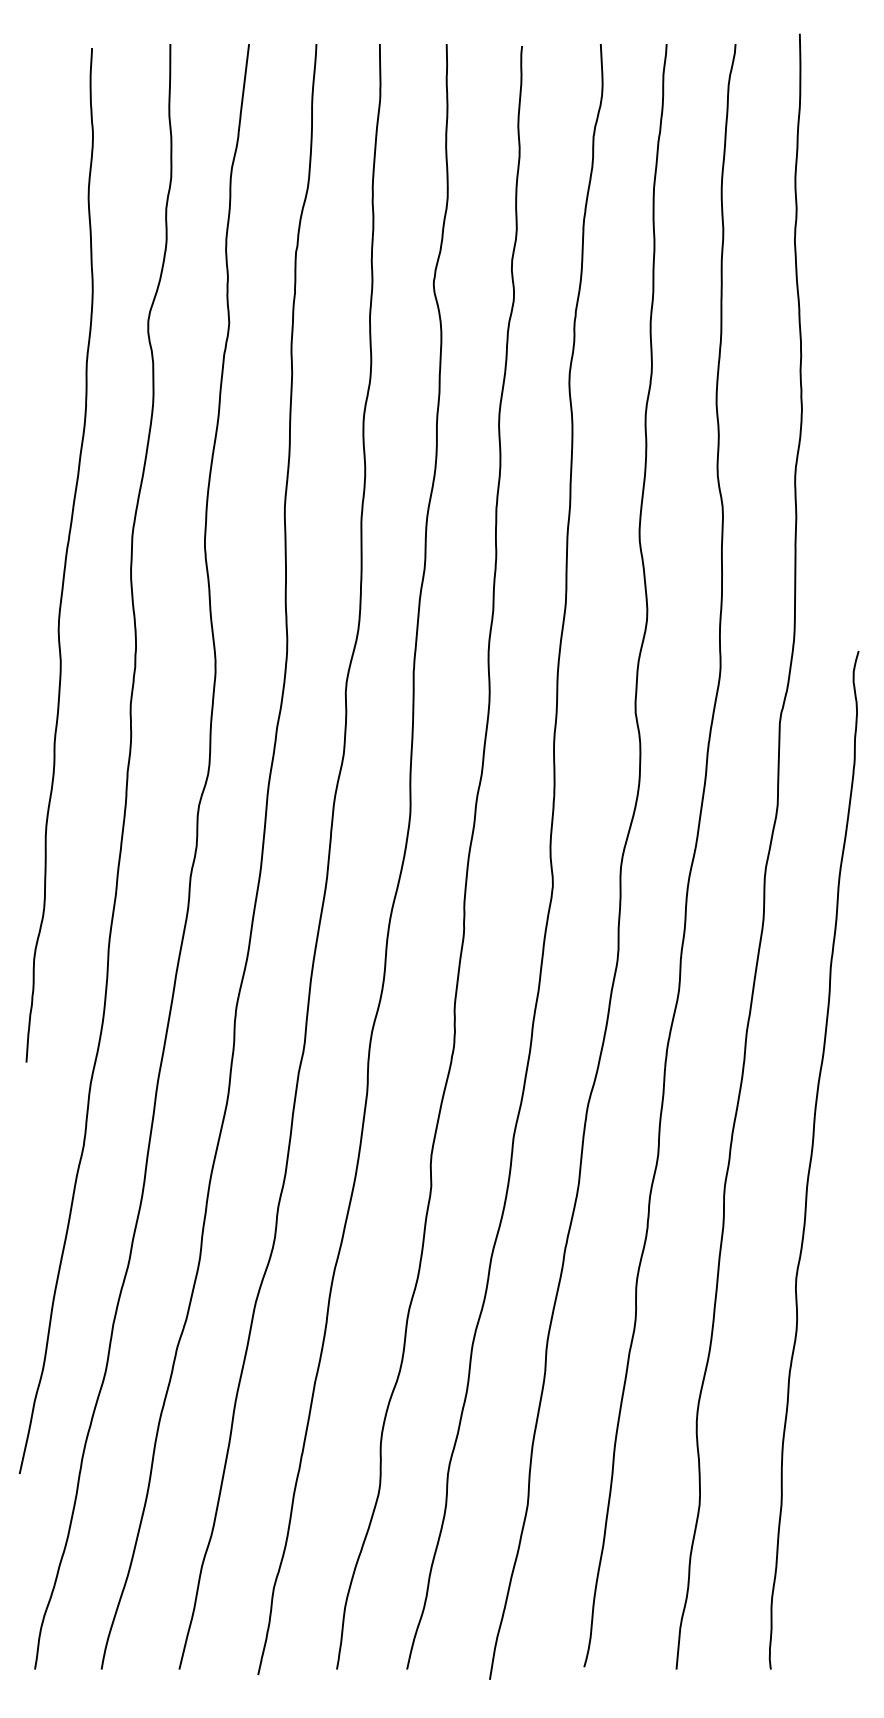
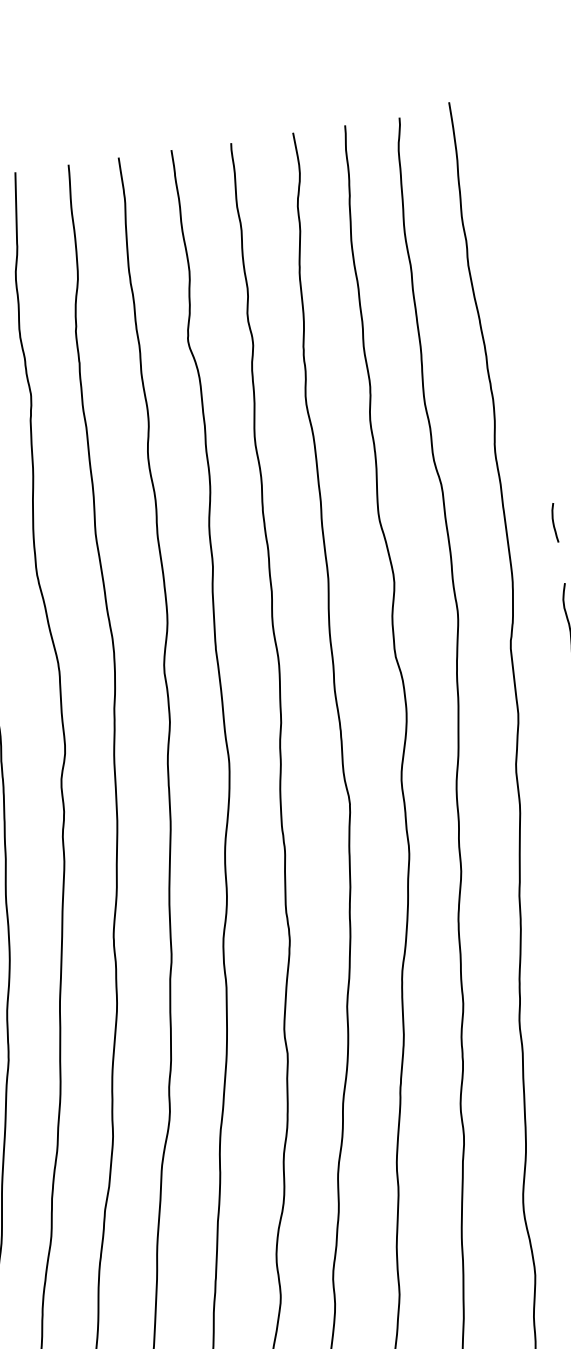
curve: (855, 574) -> (553, 523), added

